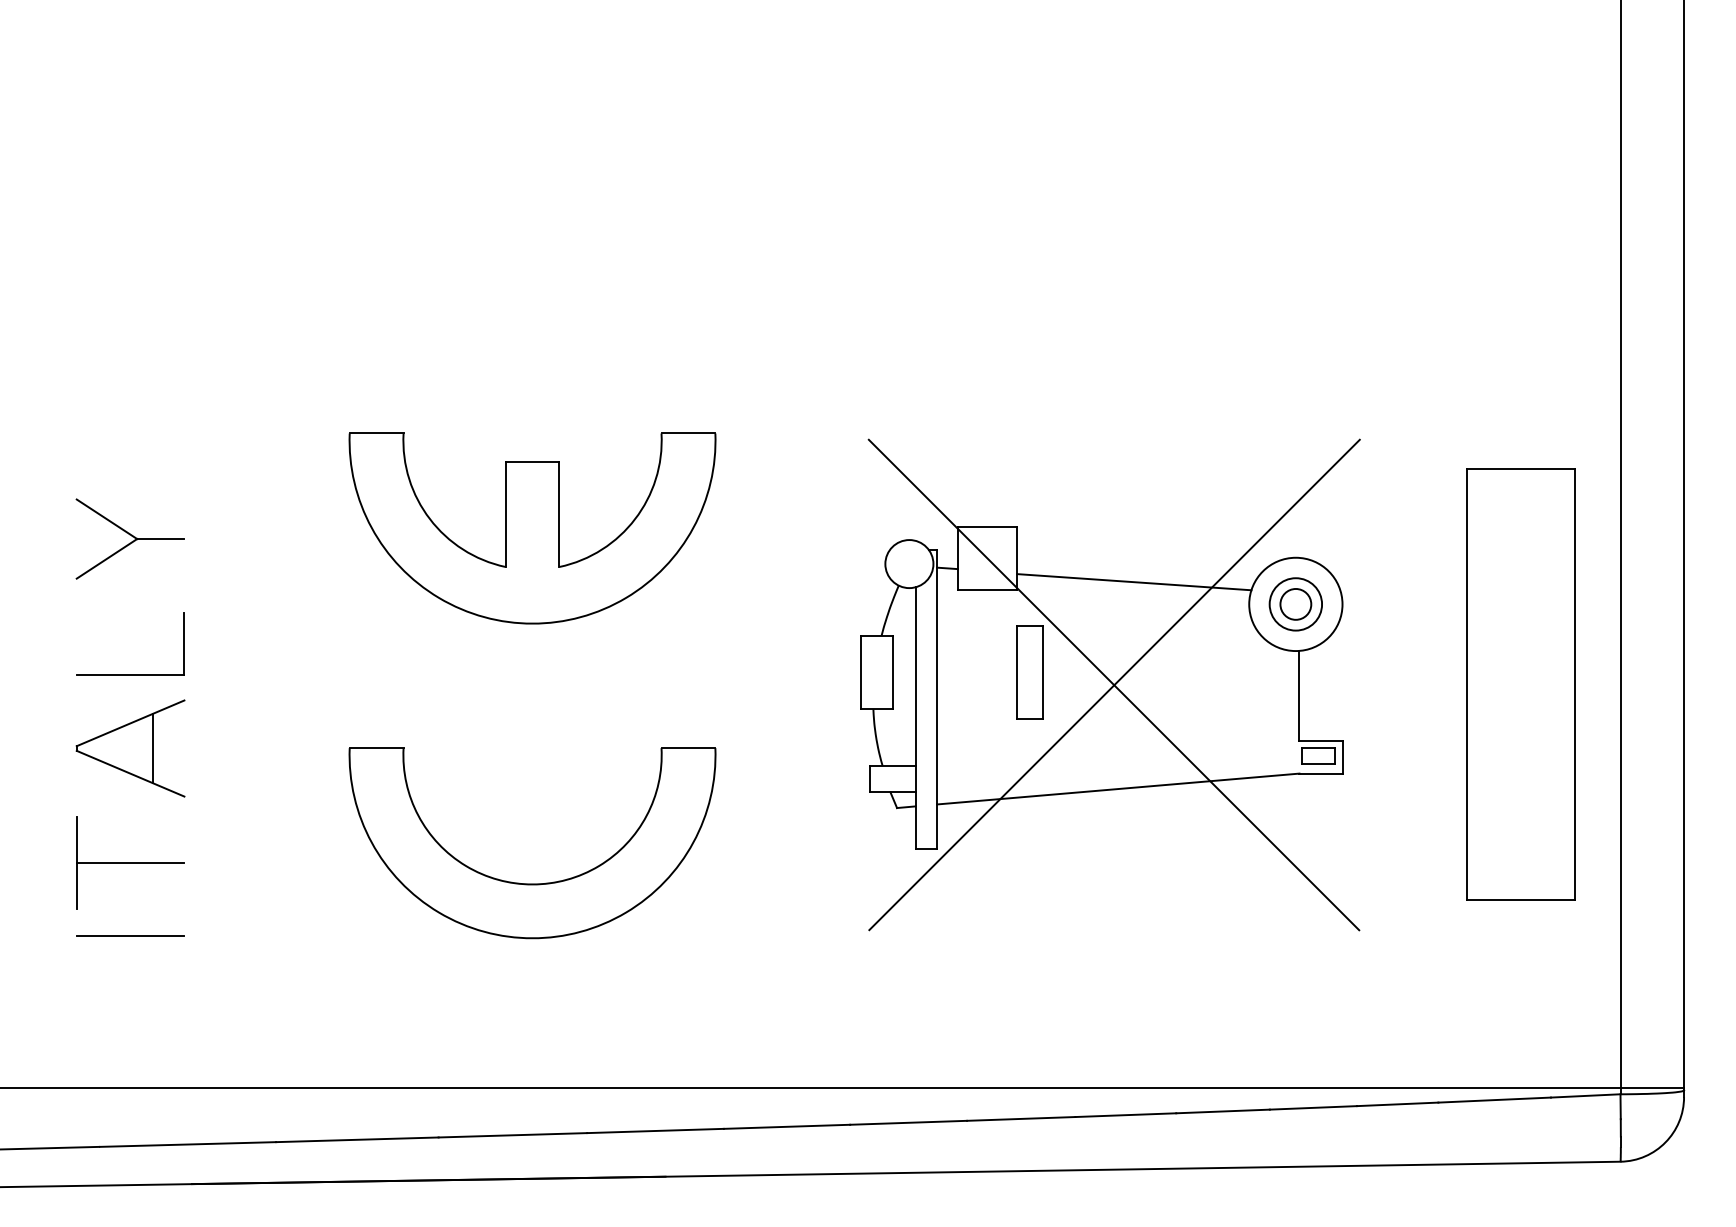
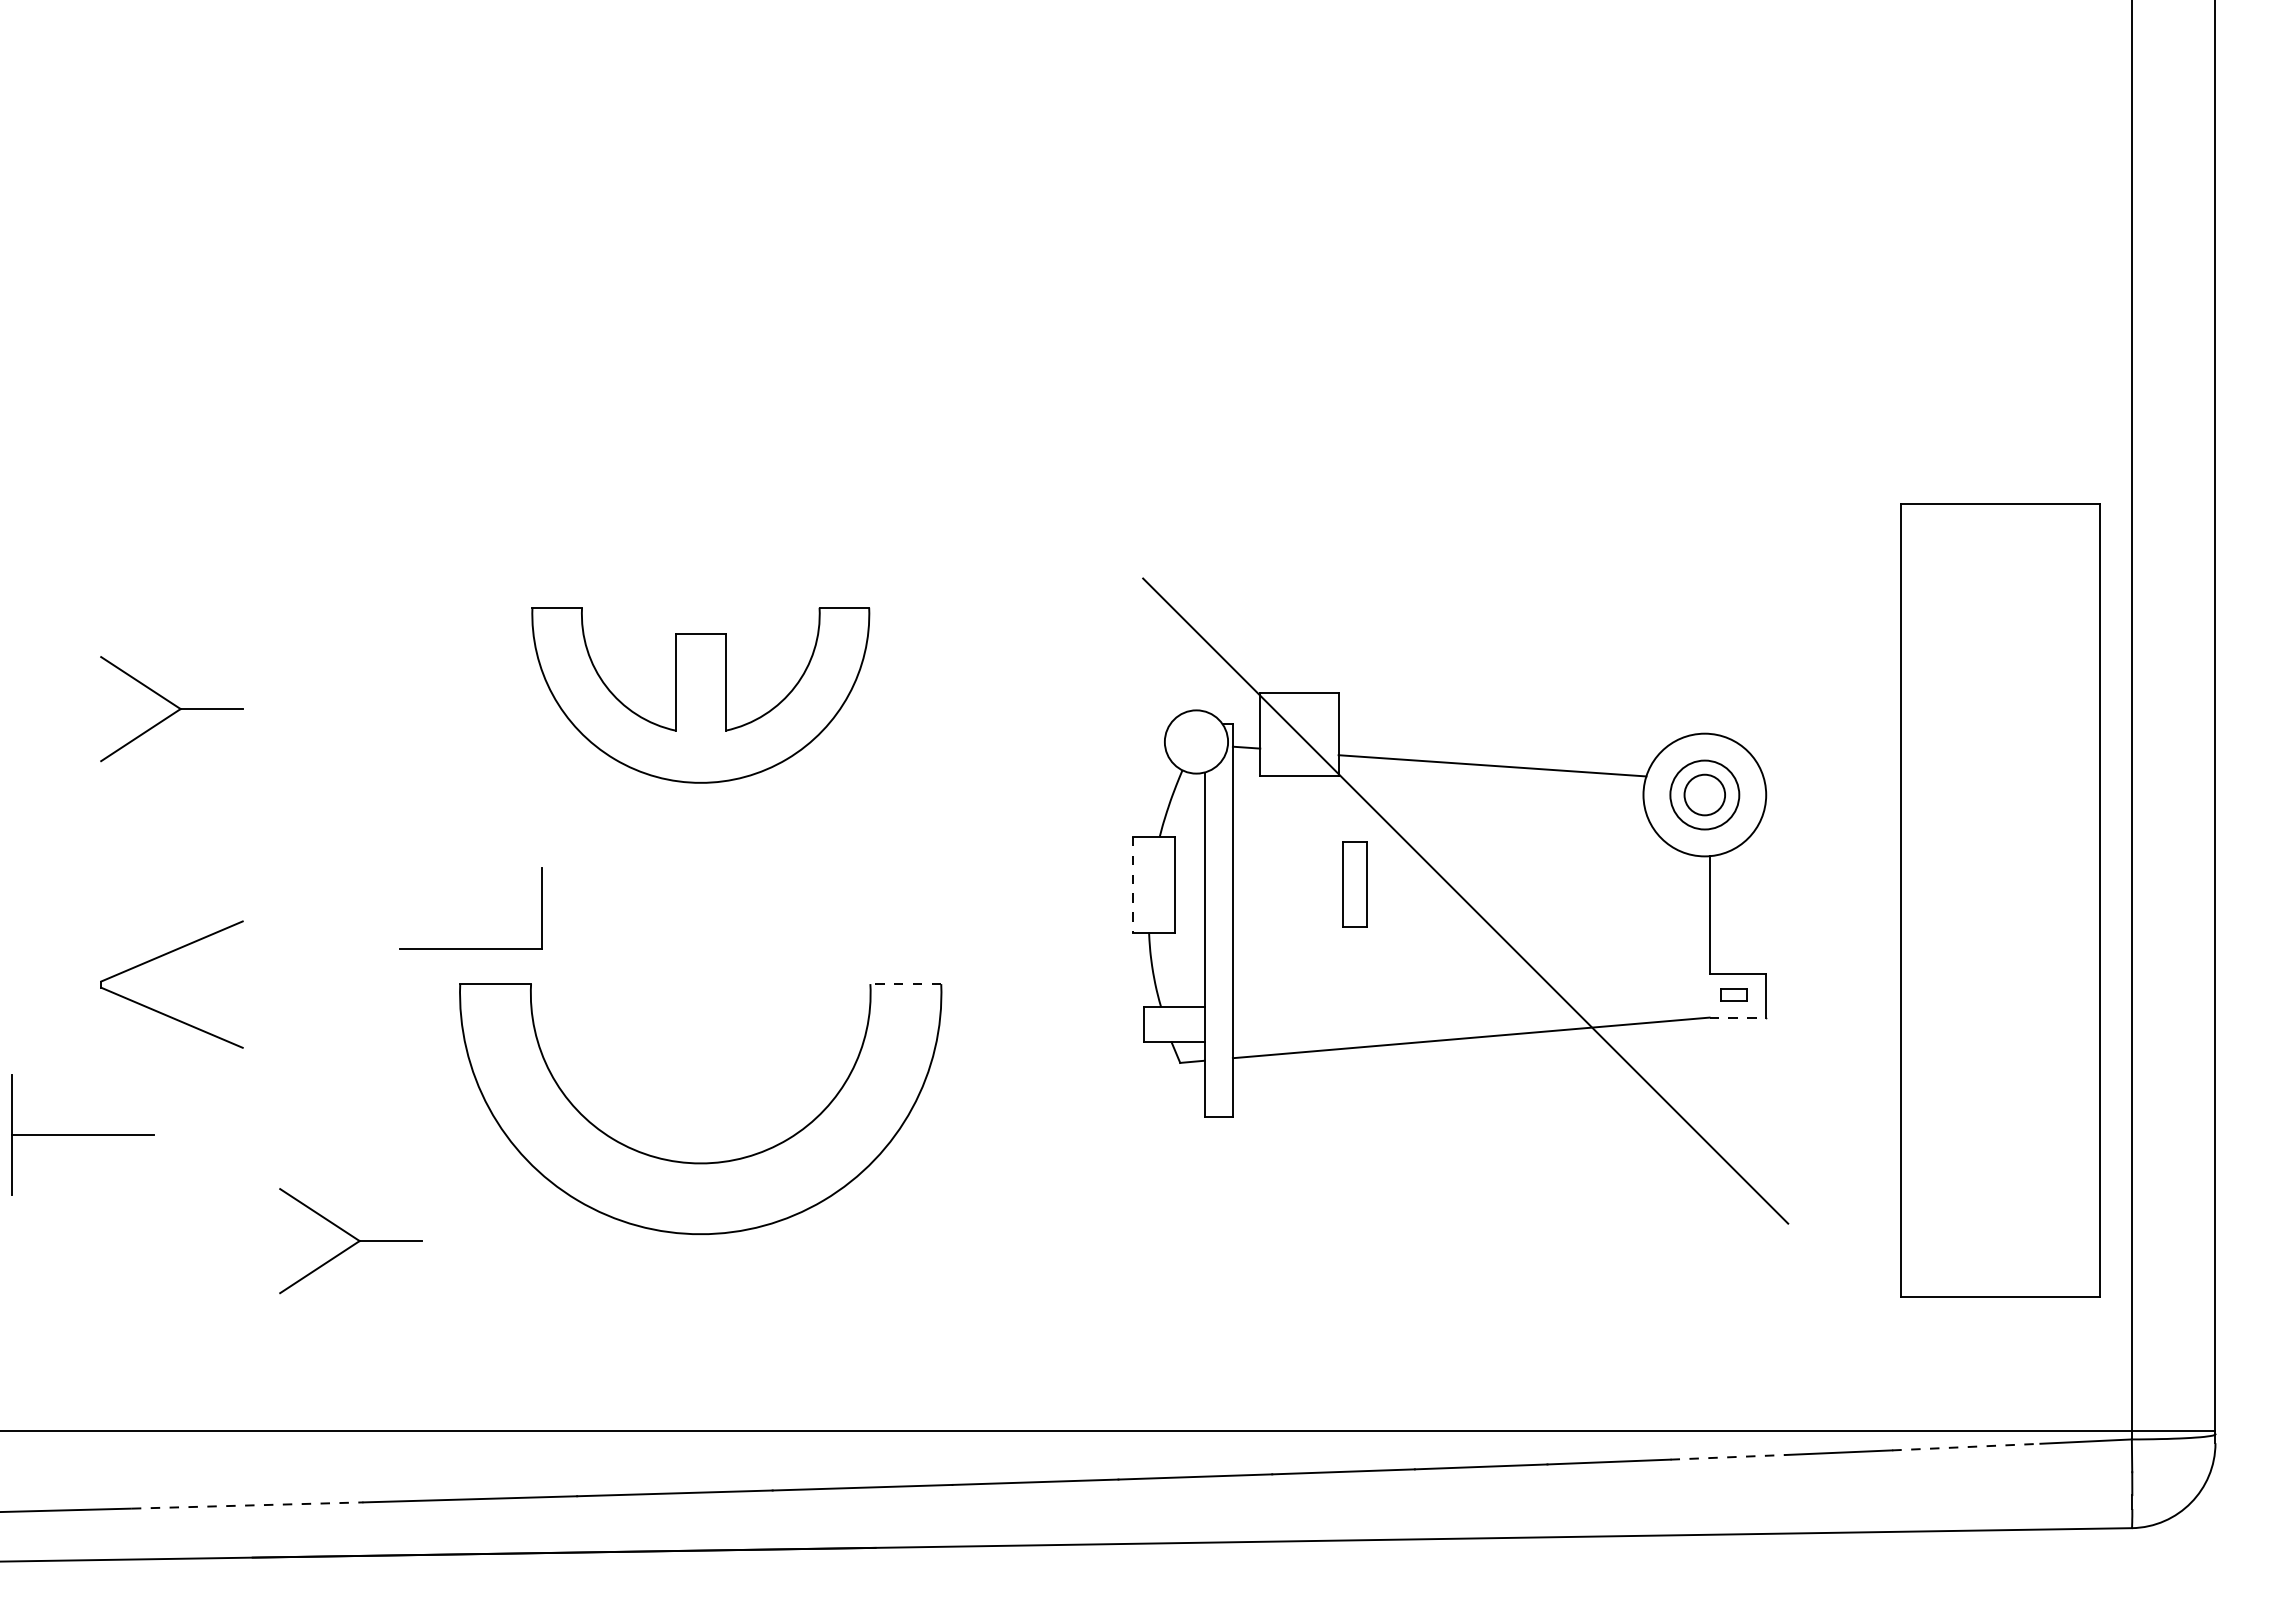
part: (532, 528) -> (700, 695), size x0.7
line: (860, 672) -> (1132, 884), solid -> dashed
part: (1030, 672) -> (1355, 884), size x0.7
part: (130, 673) -> (470, 948), moved
line: (1113, 684) -> (1465, 900), removed
part: (1520, 684) -> (2000, 900), size x1.4
line: (153, 748) -> (201, 984), removed
line: (688, 748) -> (905, 984), solid -> dashed
part: (1317, 756) -> (1733, 994), size x0.6
line: (1321, 773) -> (1738, 1017), solid -> dashed
part: (130, 862) -> (82, 1134), moved
line: (130, 935) -> (171, 1230), removed
part: (266, 943) -> (350, 1241), added
line: (1494, 1100) -> (1966, 1447), solid -> dashed
line: (1313, 1108) -> (1728, 1457), solid -> dashed
line: (188, 1144) -> (247, 1505), solid -> dashed

